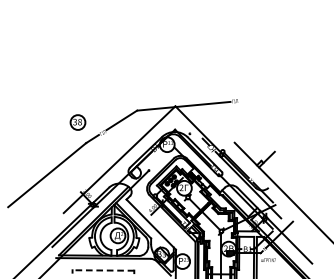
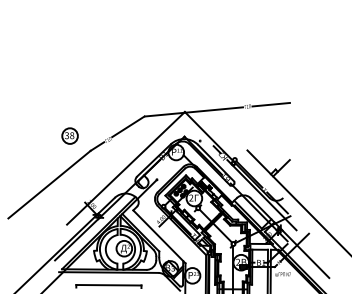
line: (256, 99) -> (270, 104), added
part: (77, 121) -> (69, 135), moved
line: (103, 270) -> (108, 285), dashed -> solid

